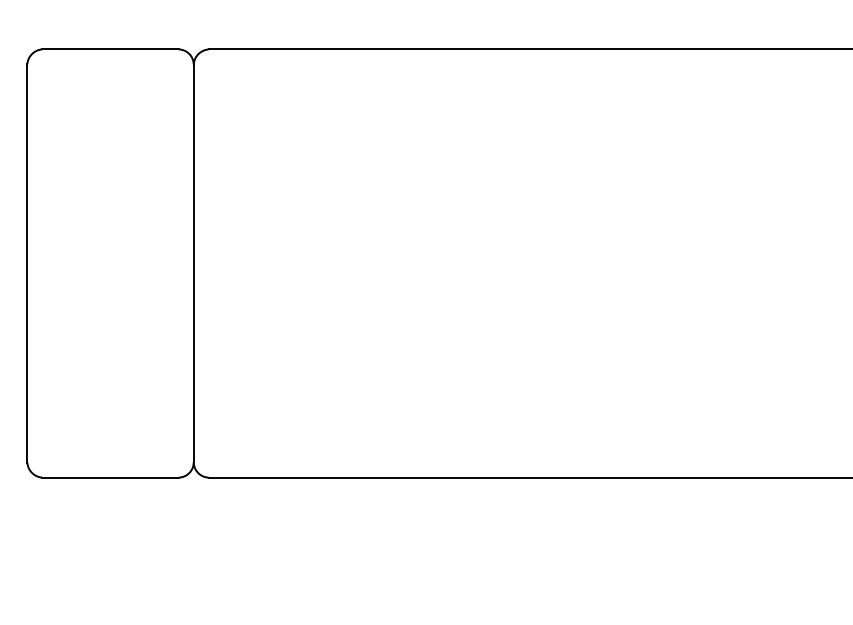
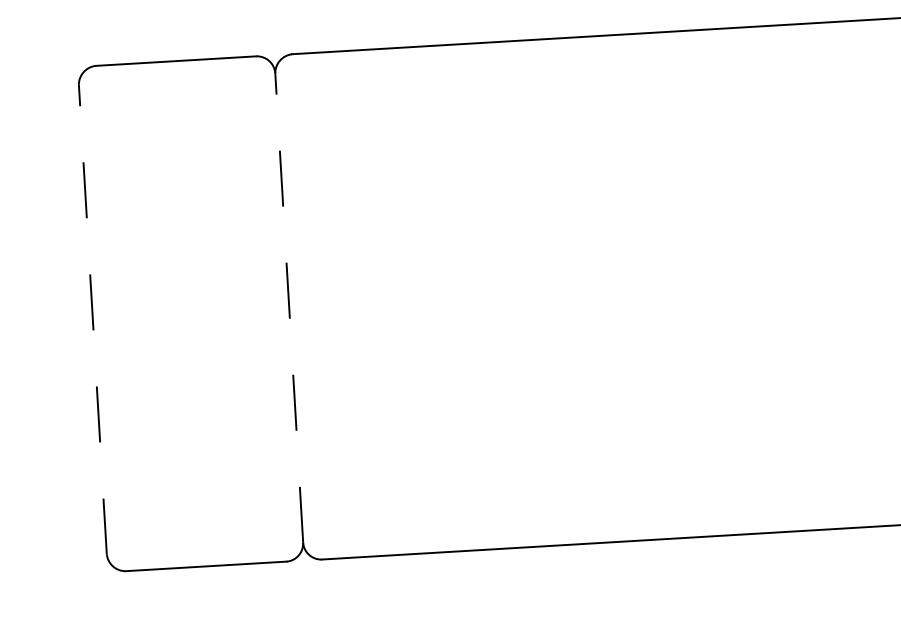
line: (27, 262) -> (92, 318), solid -> dashed
line: (193, 262) -> (288, 306), solid -> dashed

